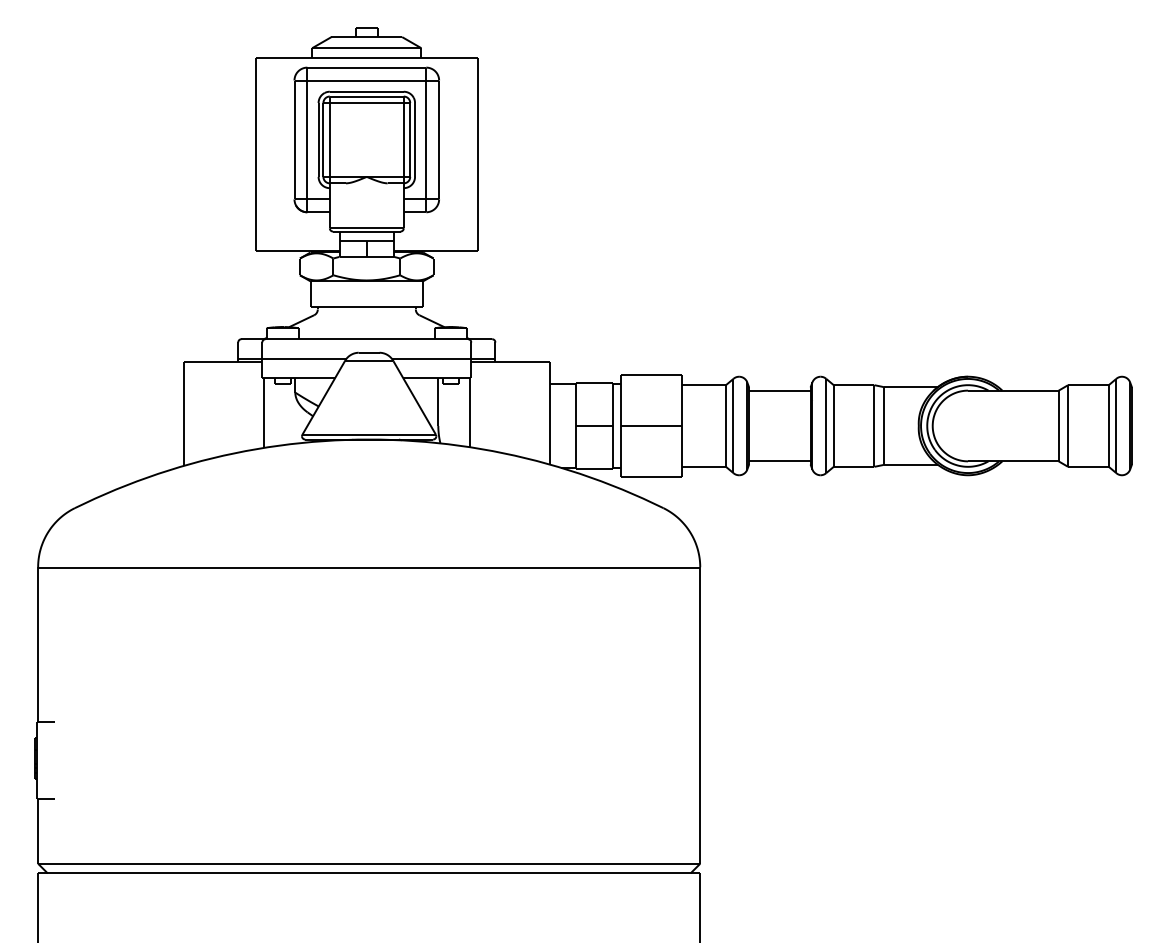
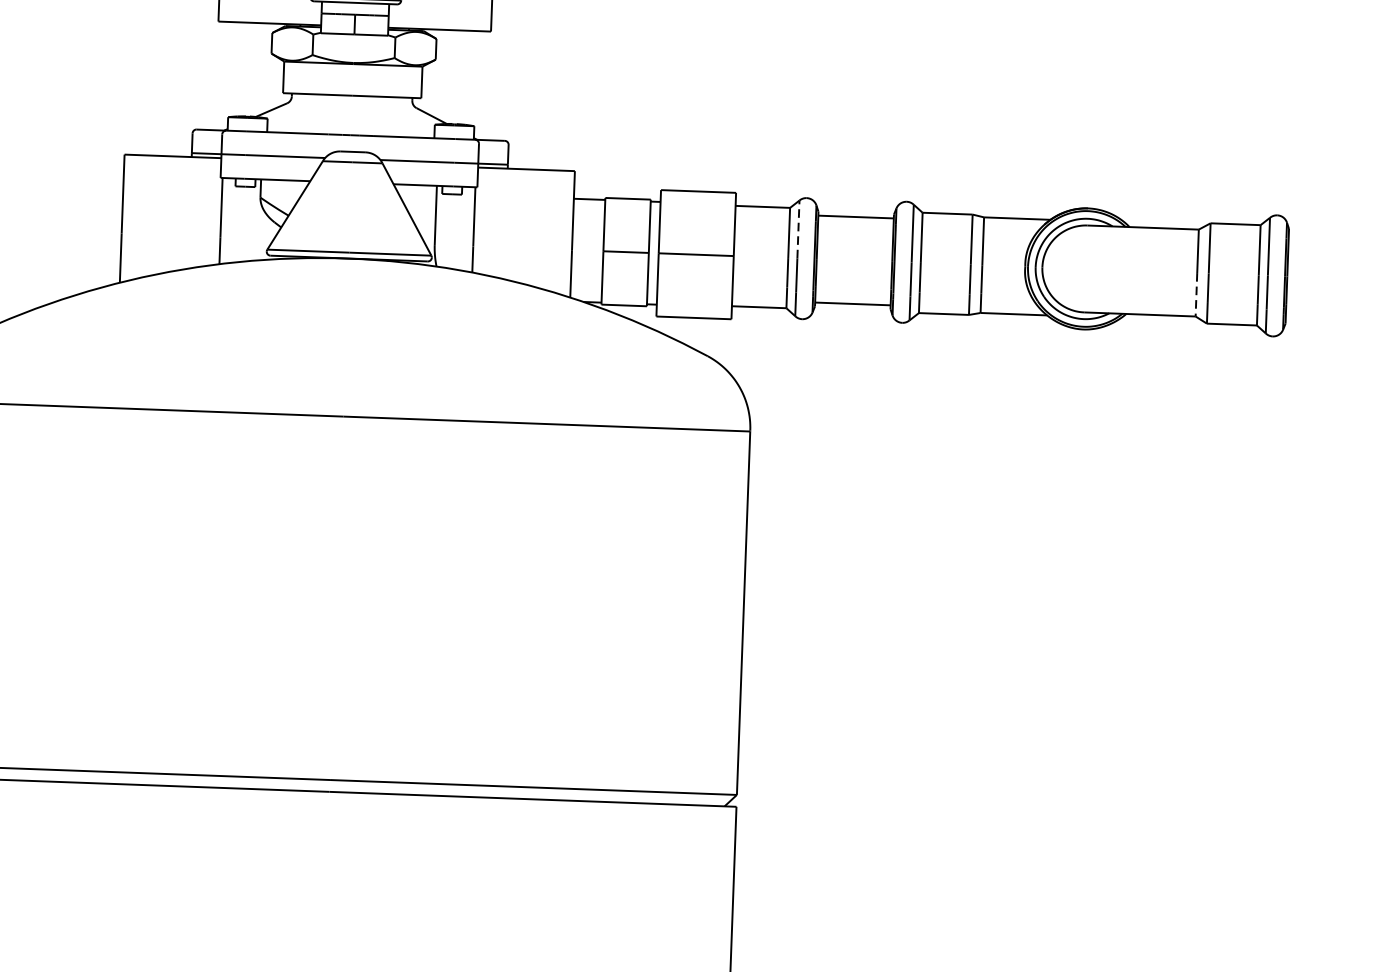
line: (733, 402) -> (798, 229), solid -> dashed
line: (1058, 443) -> (1196, 294), solid -> dashed

